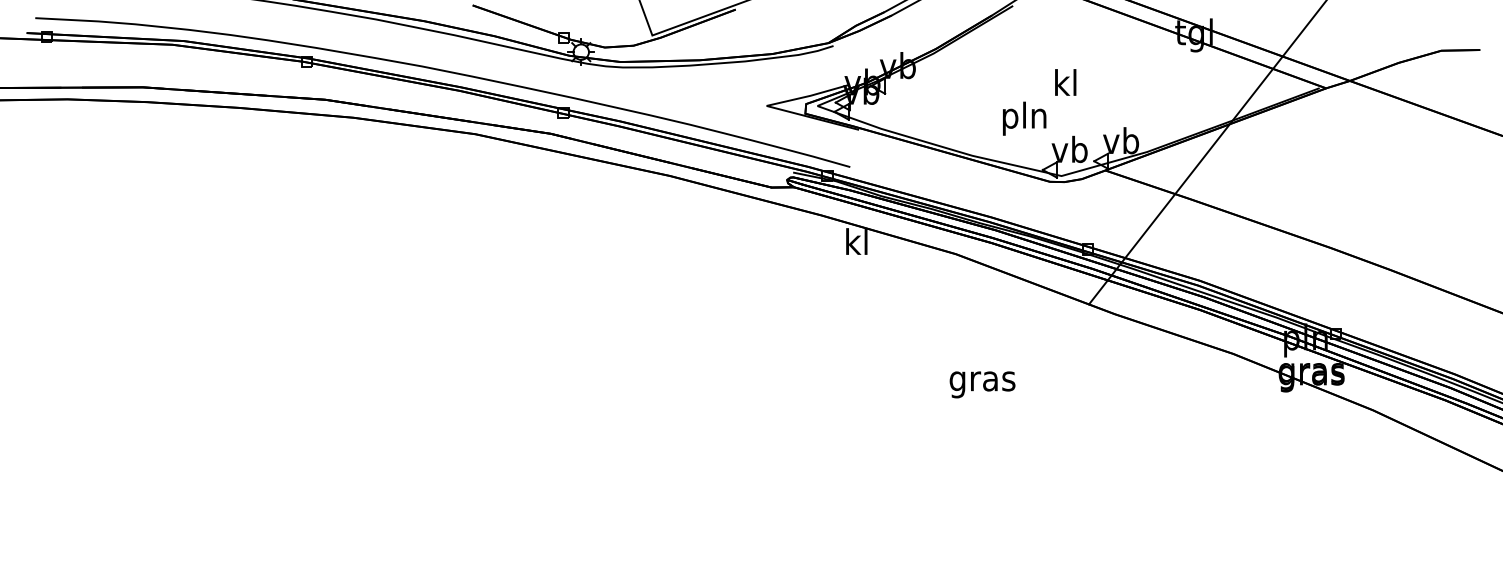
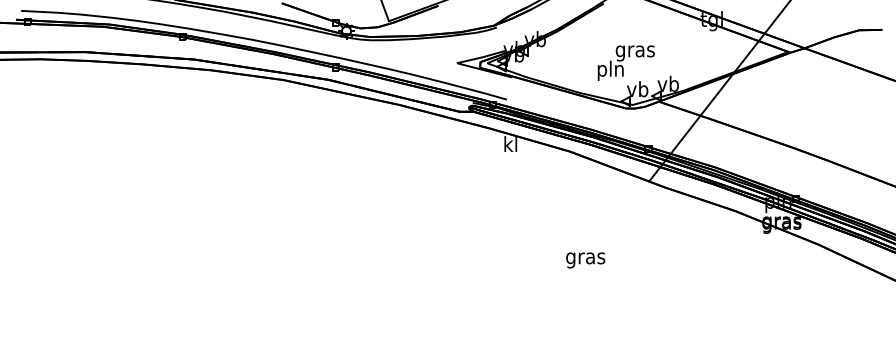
text: (1064, 86) -> (634, 51), kl -> gras
text: (982, 384) -> (585, 260), moved

